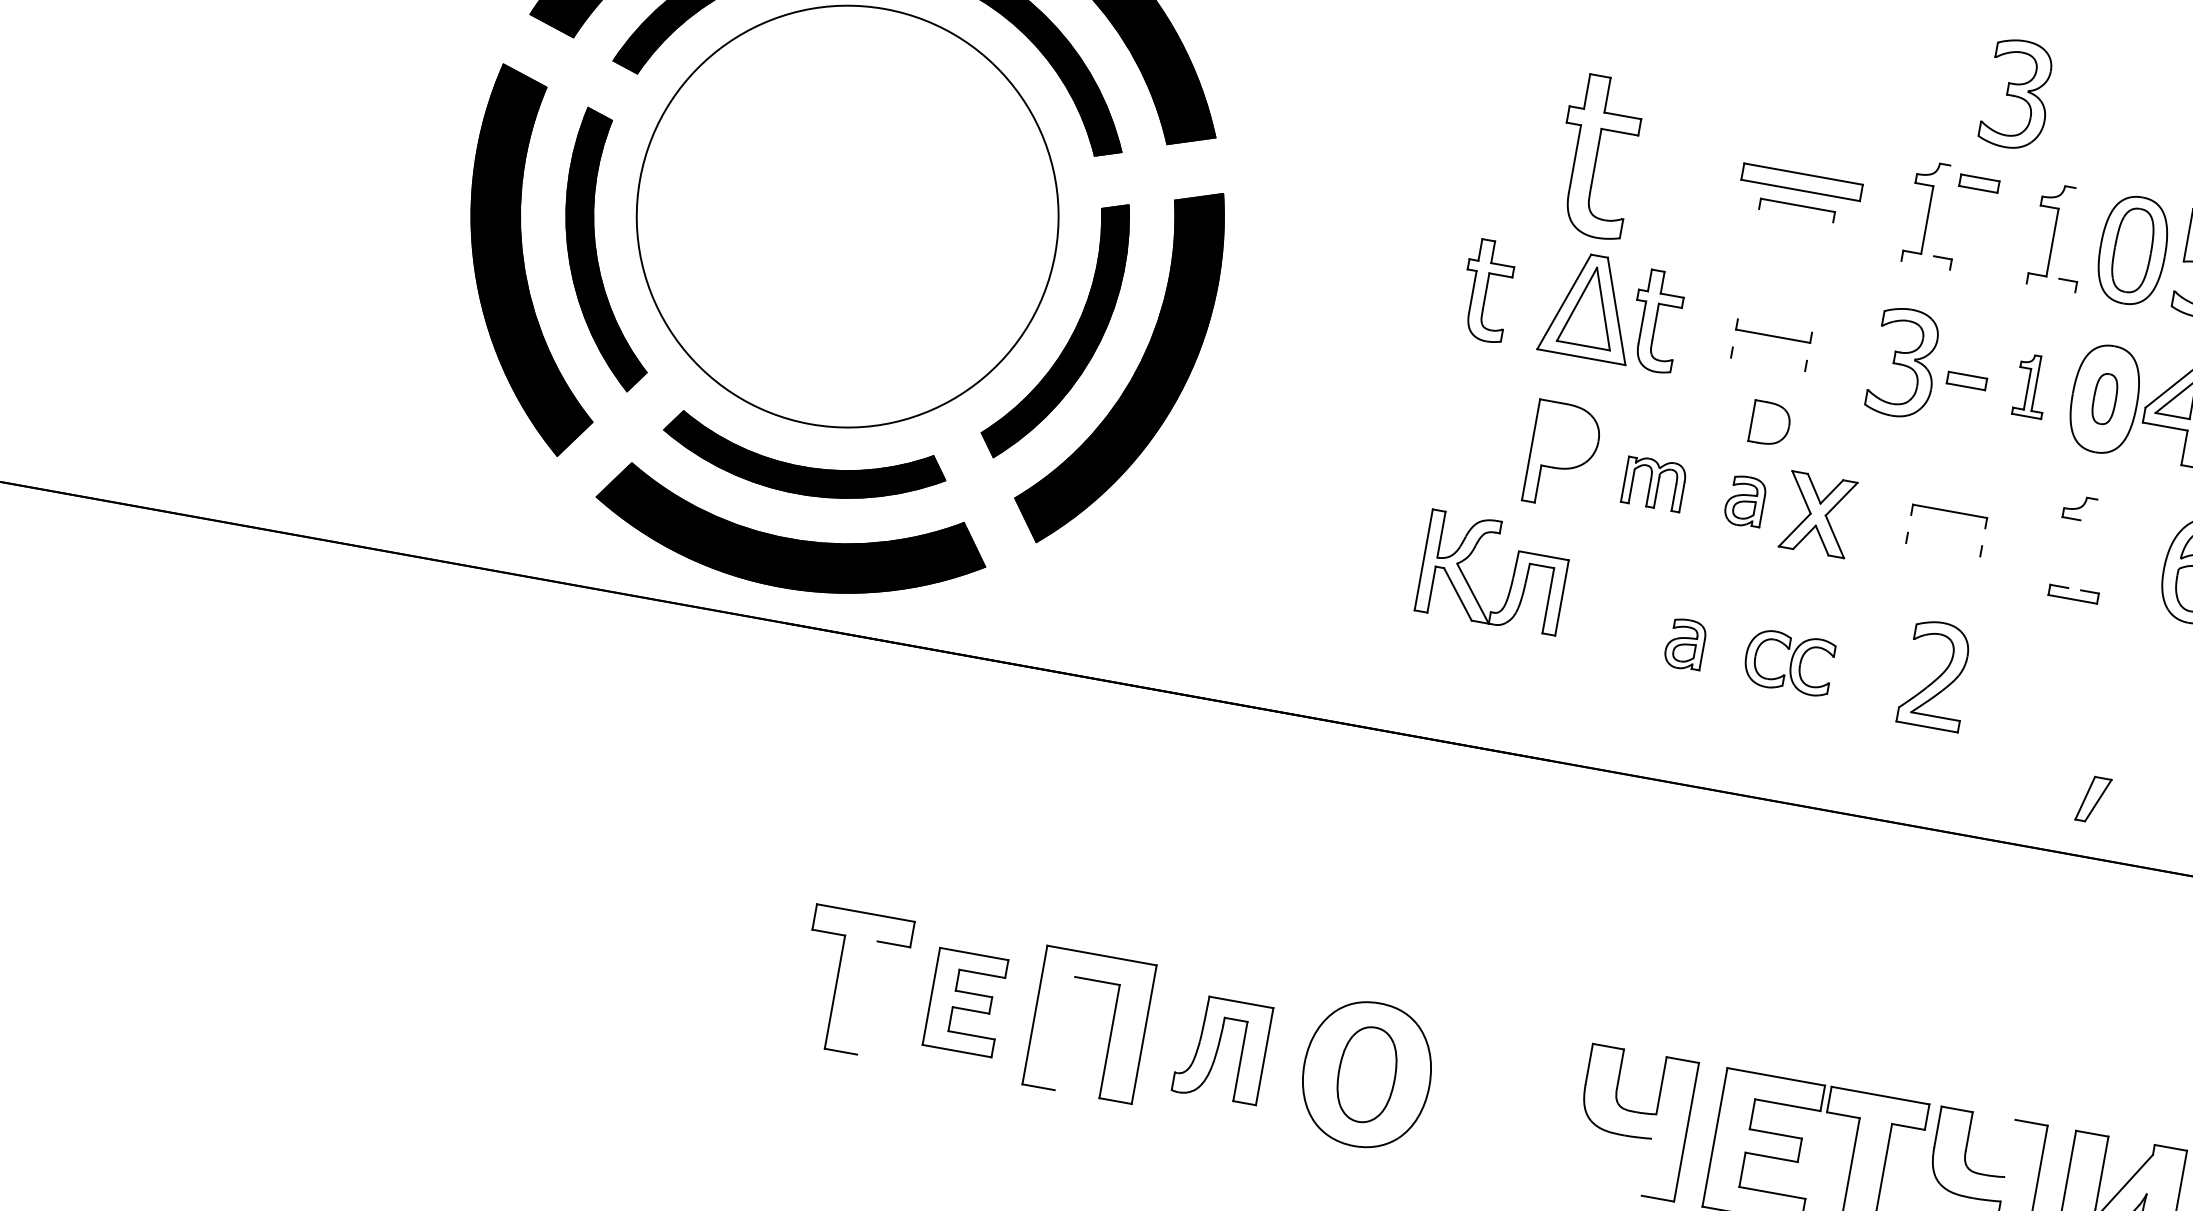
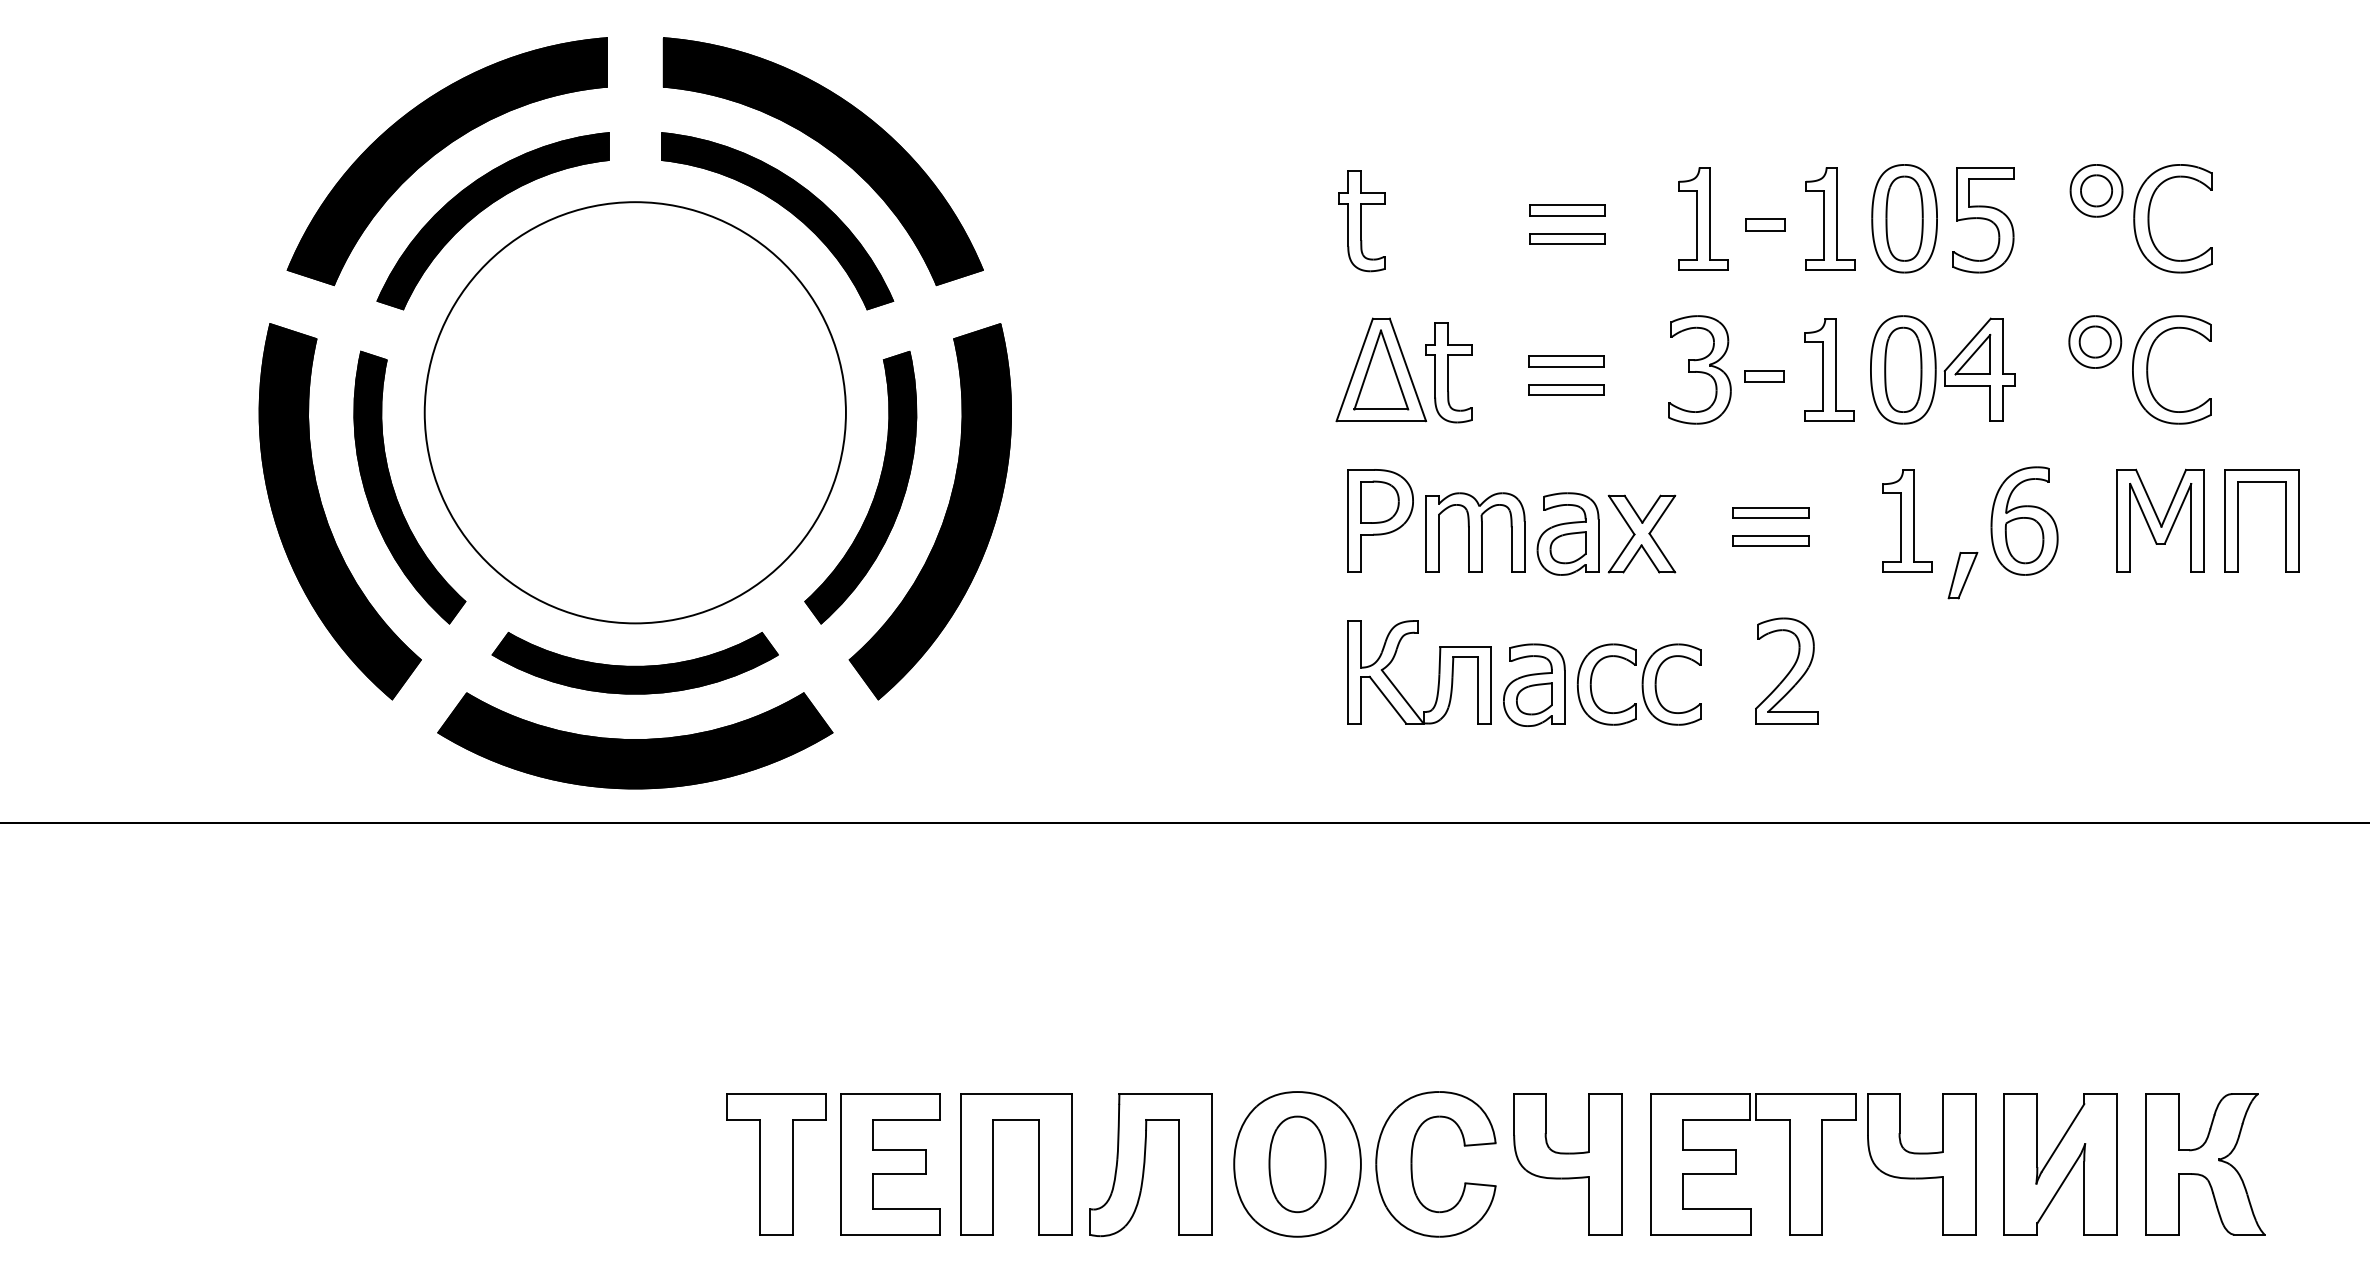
part: (2017, 94) -> (1763, 85), removed
part: (1597, 156) -> (1361, 221), size x0.62
part: (1802, 182) -> (1567, 210), size x0.62
part: (1979, 182) -> (1765, 224), moved
line: (1942, 210) -> (1710, 213), added
line: (1796, 216) -> (1567, 244), added
line: (2067, 233) -> (1837, 213), added
line: (1925, 265) -> (1703, 270), added
line: (2050, 288) -> (1830, 270), added
part: (1486, 290) -> (1276, 372), removed
line: (1774, 326) -> (1565, 356), added
line: (1769, 353) -> (1565, 384), added
line: (1767, 364) -> (1565, 395), added
part: (2032, 385) -> (1829, 369), size x1.67
part: (2105, 398) -> (1903, 369), size x1.67
part: (1770, 423) -> (1379, 501), moved
part: (1654, 483) -> (1475, 532), size x1.67
part: (1744, 500) -> (1567, 533), size x1.67
line: (1947, 521) -> (1770, 517), added
line: (1944, 539) -> (1770, 536), added
line: (2089, 544) -> (1913, 515), added
line: (1942, 549) -> (1770, 546), added
line: (2074, 554) -> (1900, 527), added
part: (1512, 576) -> (1438, 672), moved
part: (1685, 643) -> (1534, 684), size x1.67
part: (1789, 662) -> (1639, 684), size x1.43
part: (2093, 799) -> (1962, 575), moved
line: (867, 997) -> (792, 1176), added
part: (965, 1002) -> (890, 1164), size x1.43
line: (1065, 1032) -> (993, 1176), added
part: (1221, 1049) -> (1150, 1165), size x1.43
part: (1480, 1095) -> (1412, 1164), added
line: (2009, 1148) -> (1942, 1123), added
line: (1647, 1167) -> (1589, 1205), added

